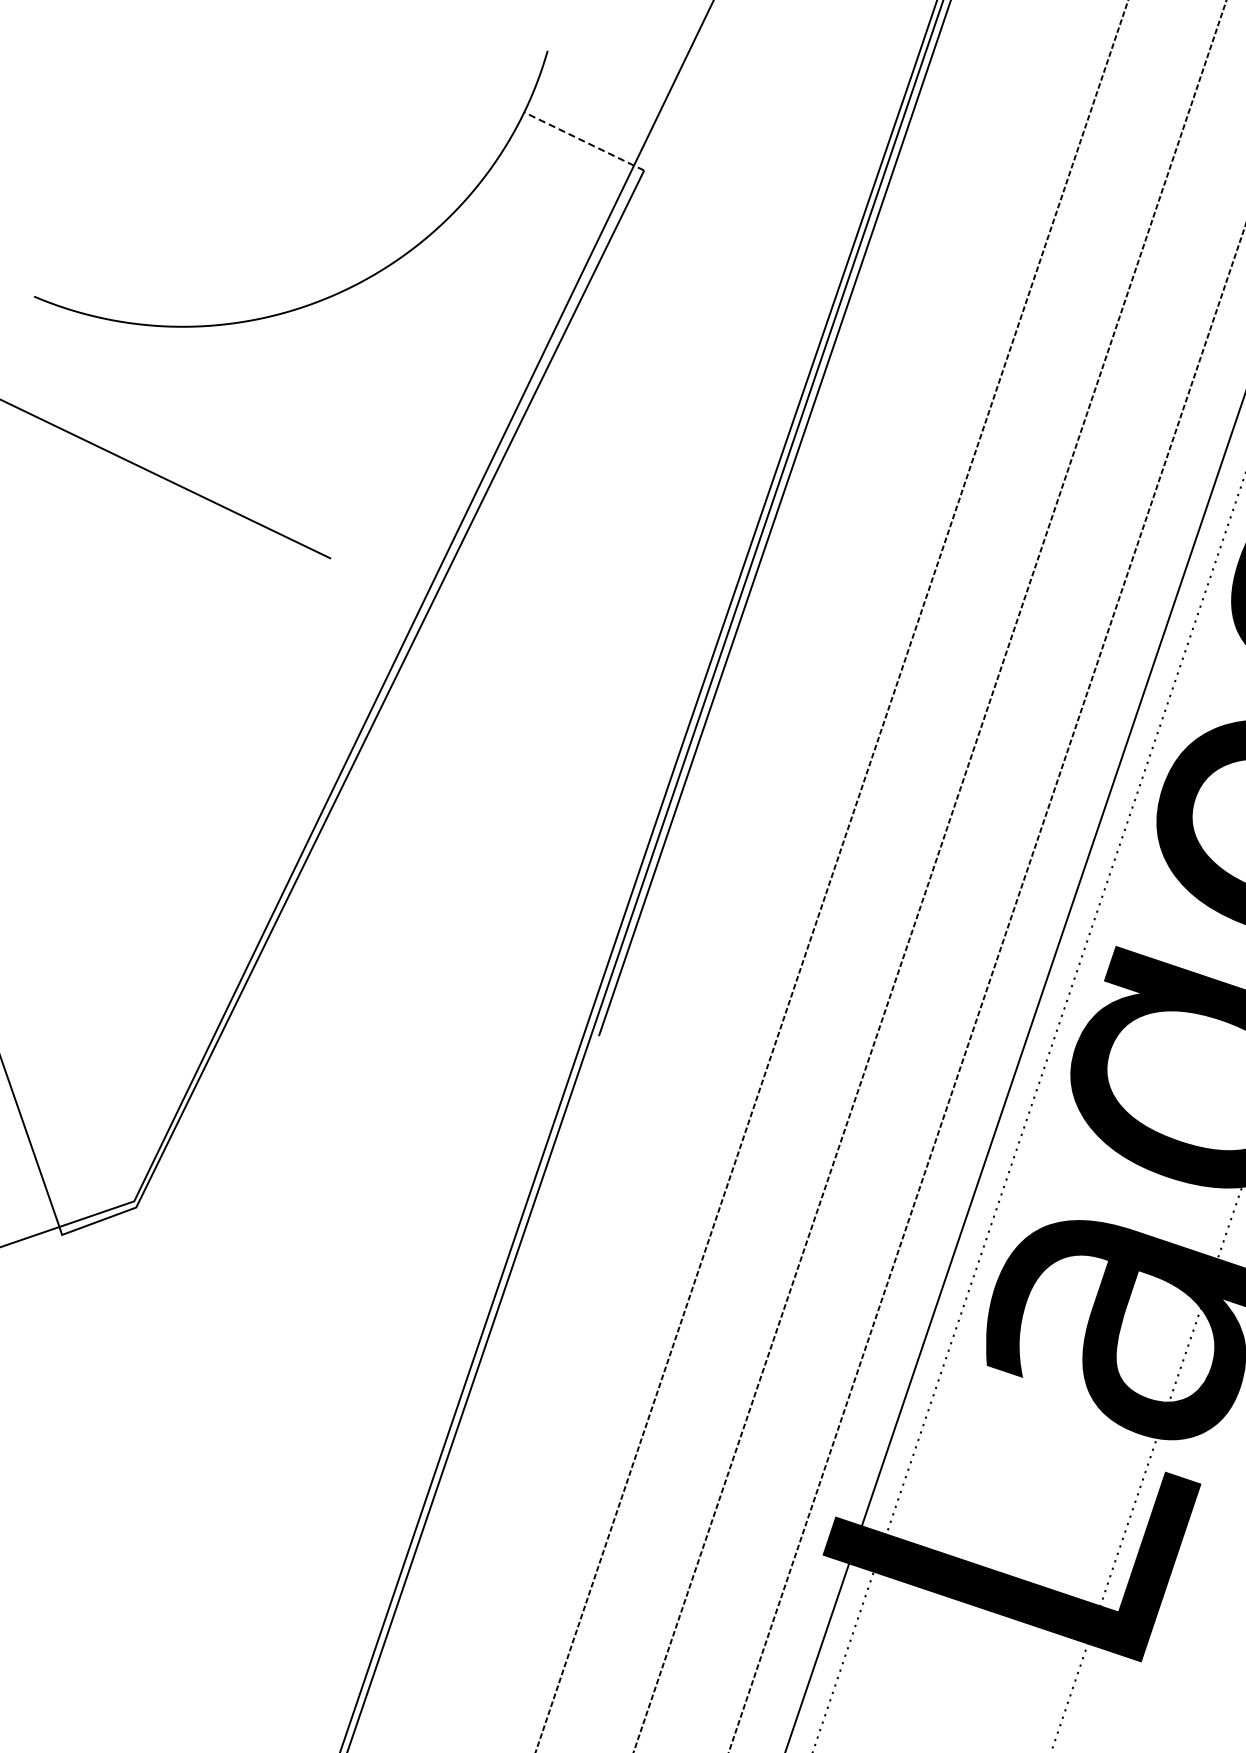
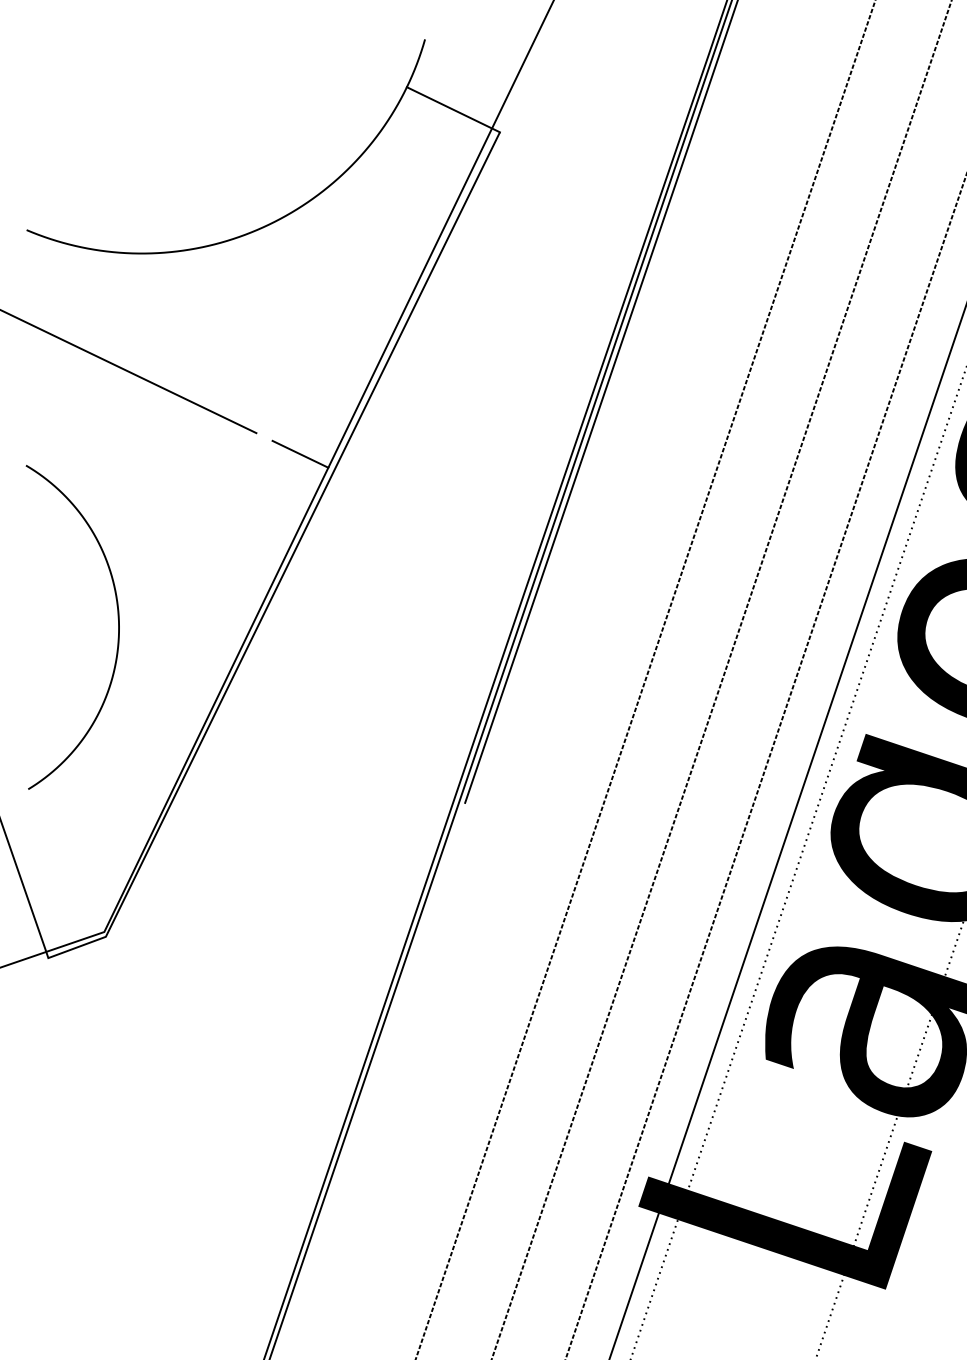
line: (584, 141) -> (453, 109), dashed -> solid
line: (387, 585) -> (300, 454), added
curve: (152, 808) -> (118, 627), added

